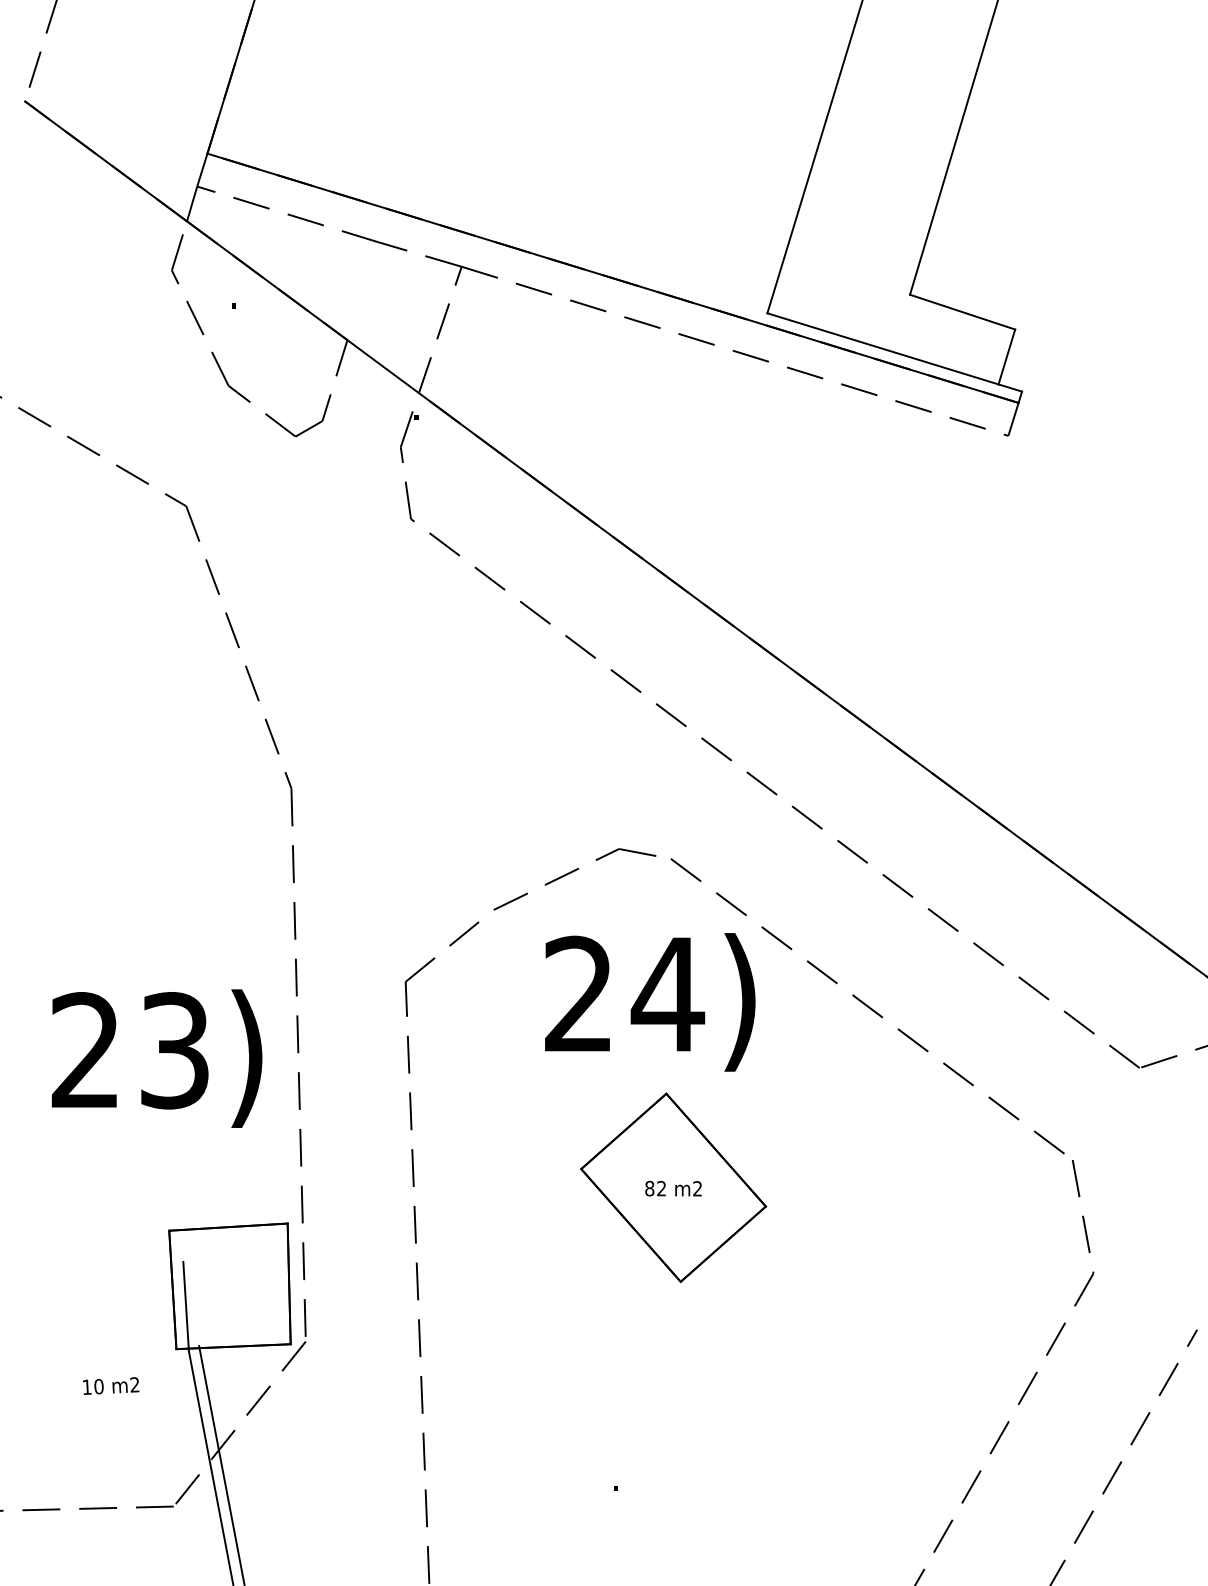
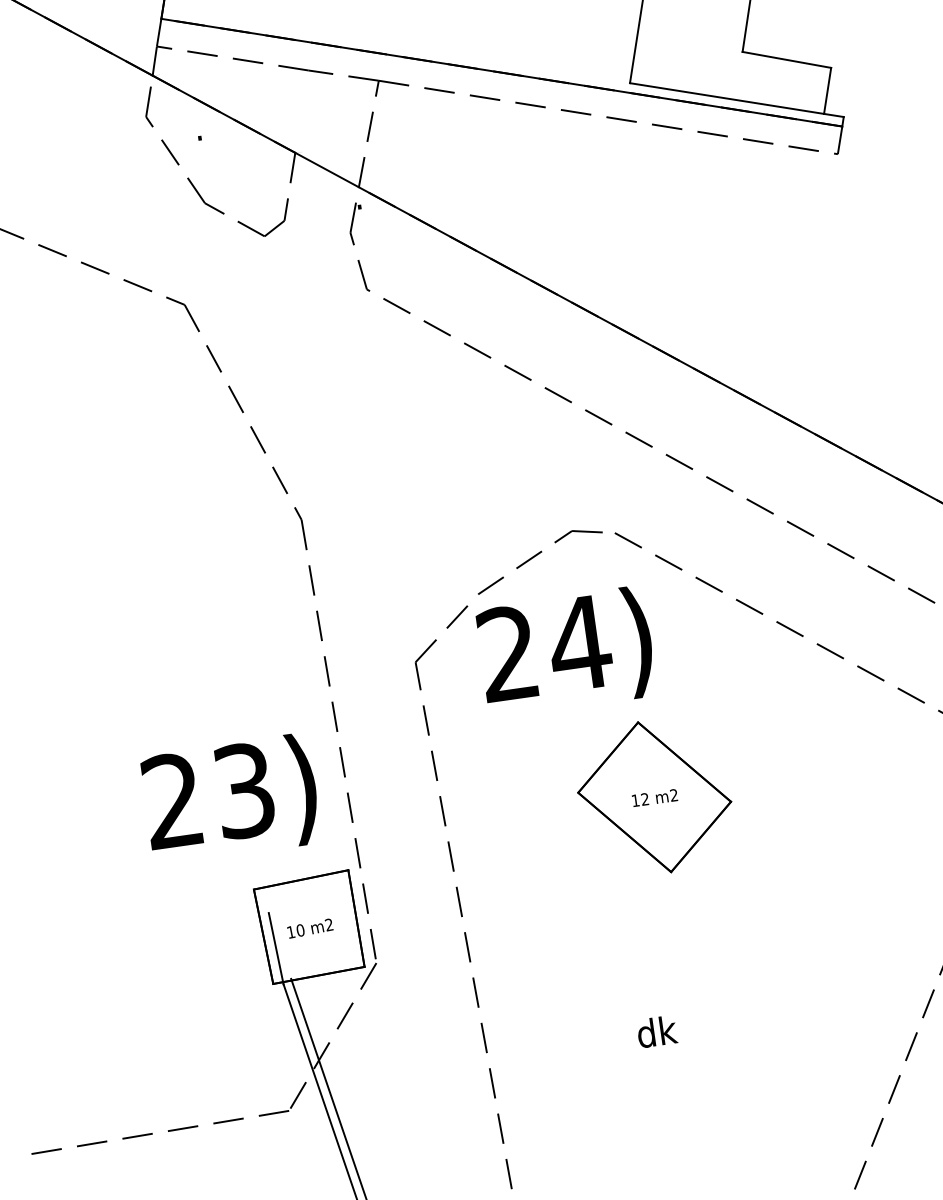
text: (650, 1002) -> (566, 652), moved
text: (156, 1058) -> (230, 799), moved
text: (649, 1188) -> (635, 800), 82 -> 12
text: (111, 1385) -> (310, 928), moved
text: (636, 1473) -> (657, 1031), . -> dk

